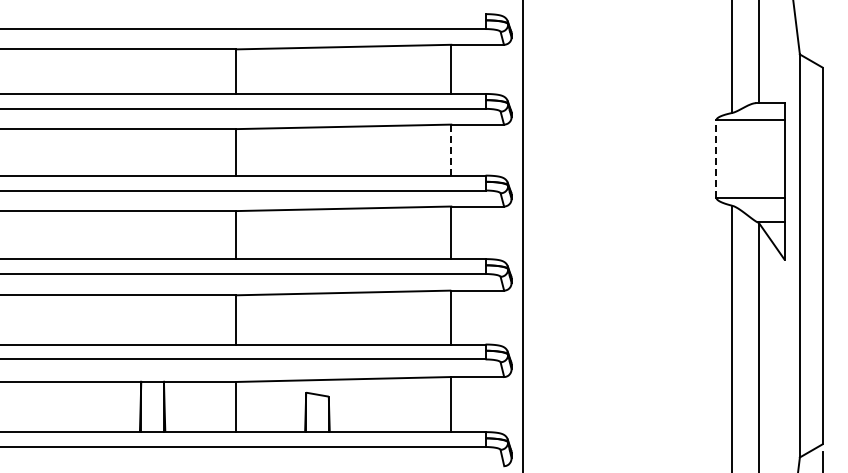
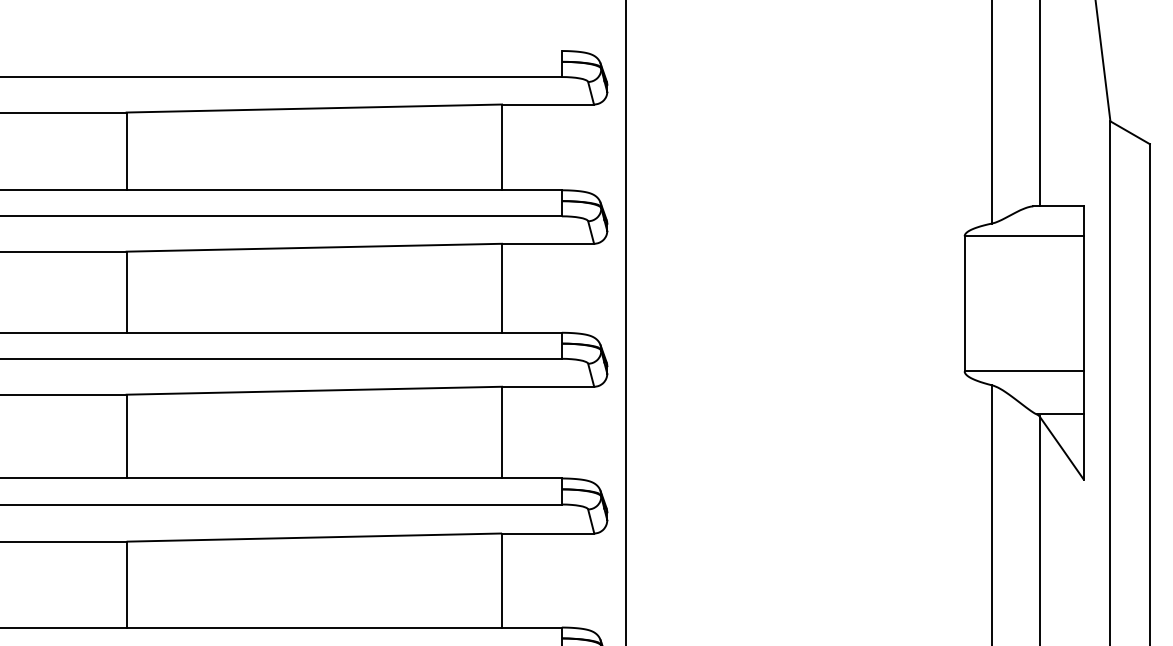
line: (451, 149) -> (502, 287), dashed -> solid
line: (716, 159) -> (964, 304), dashed -> solid

